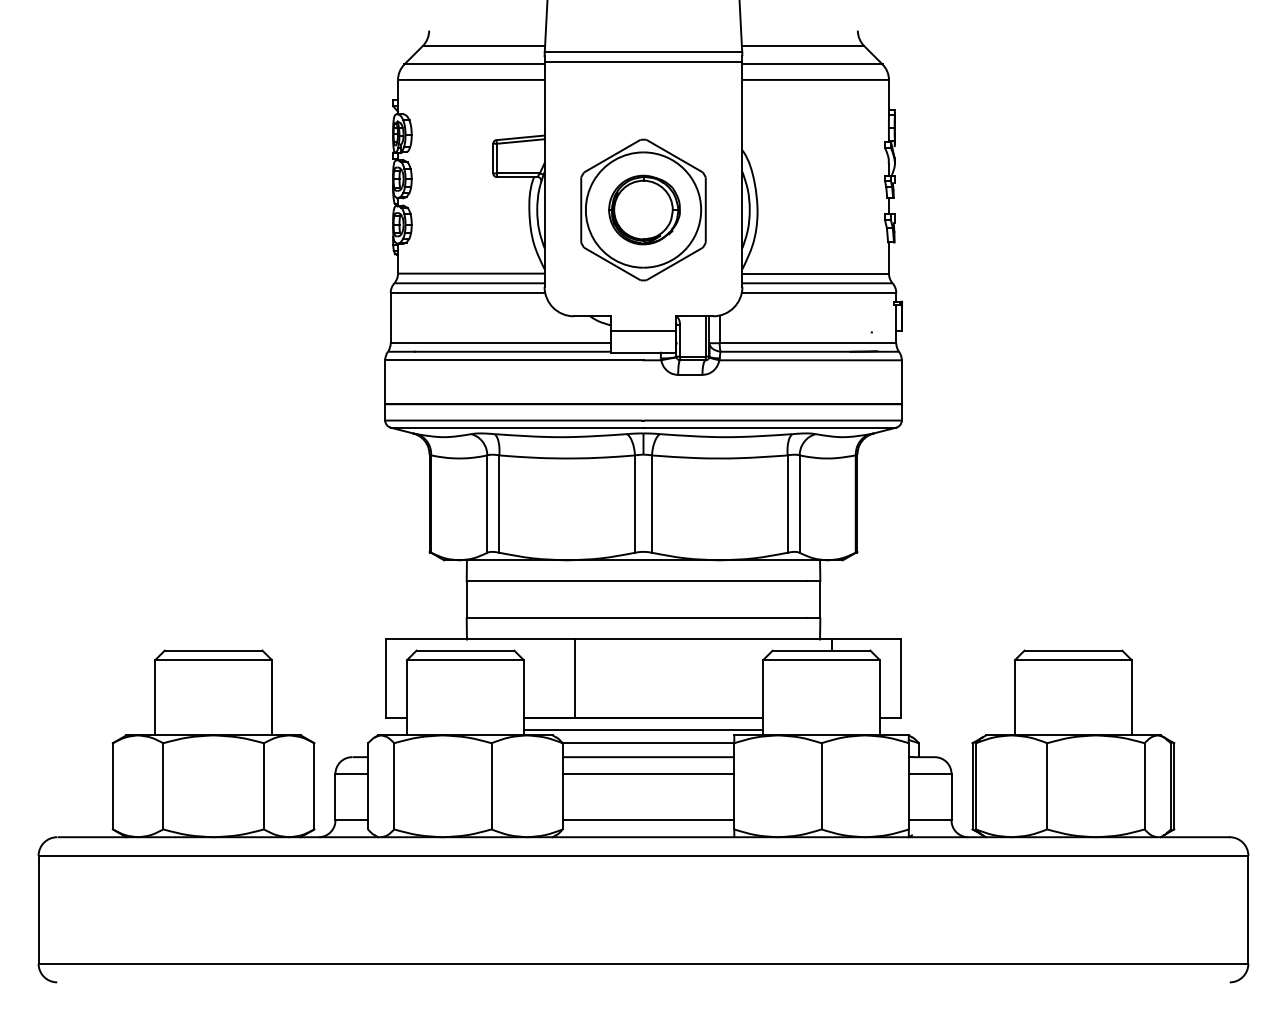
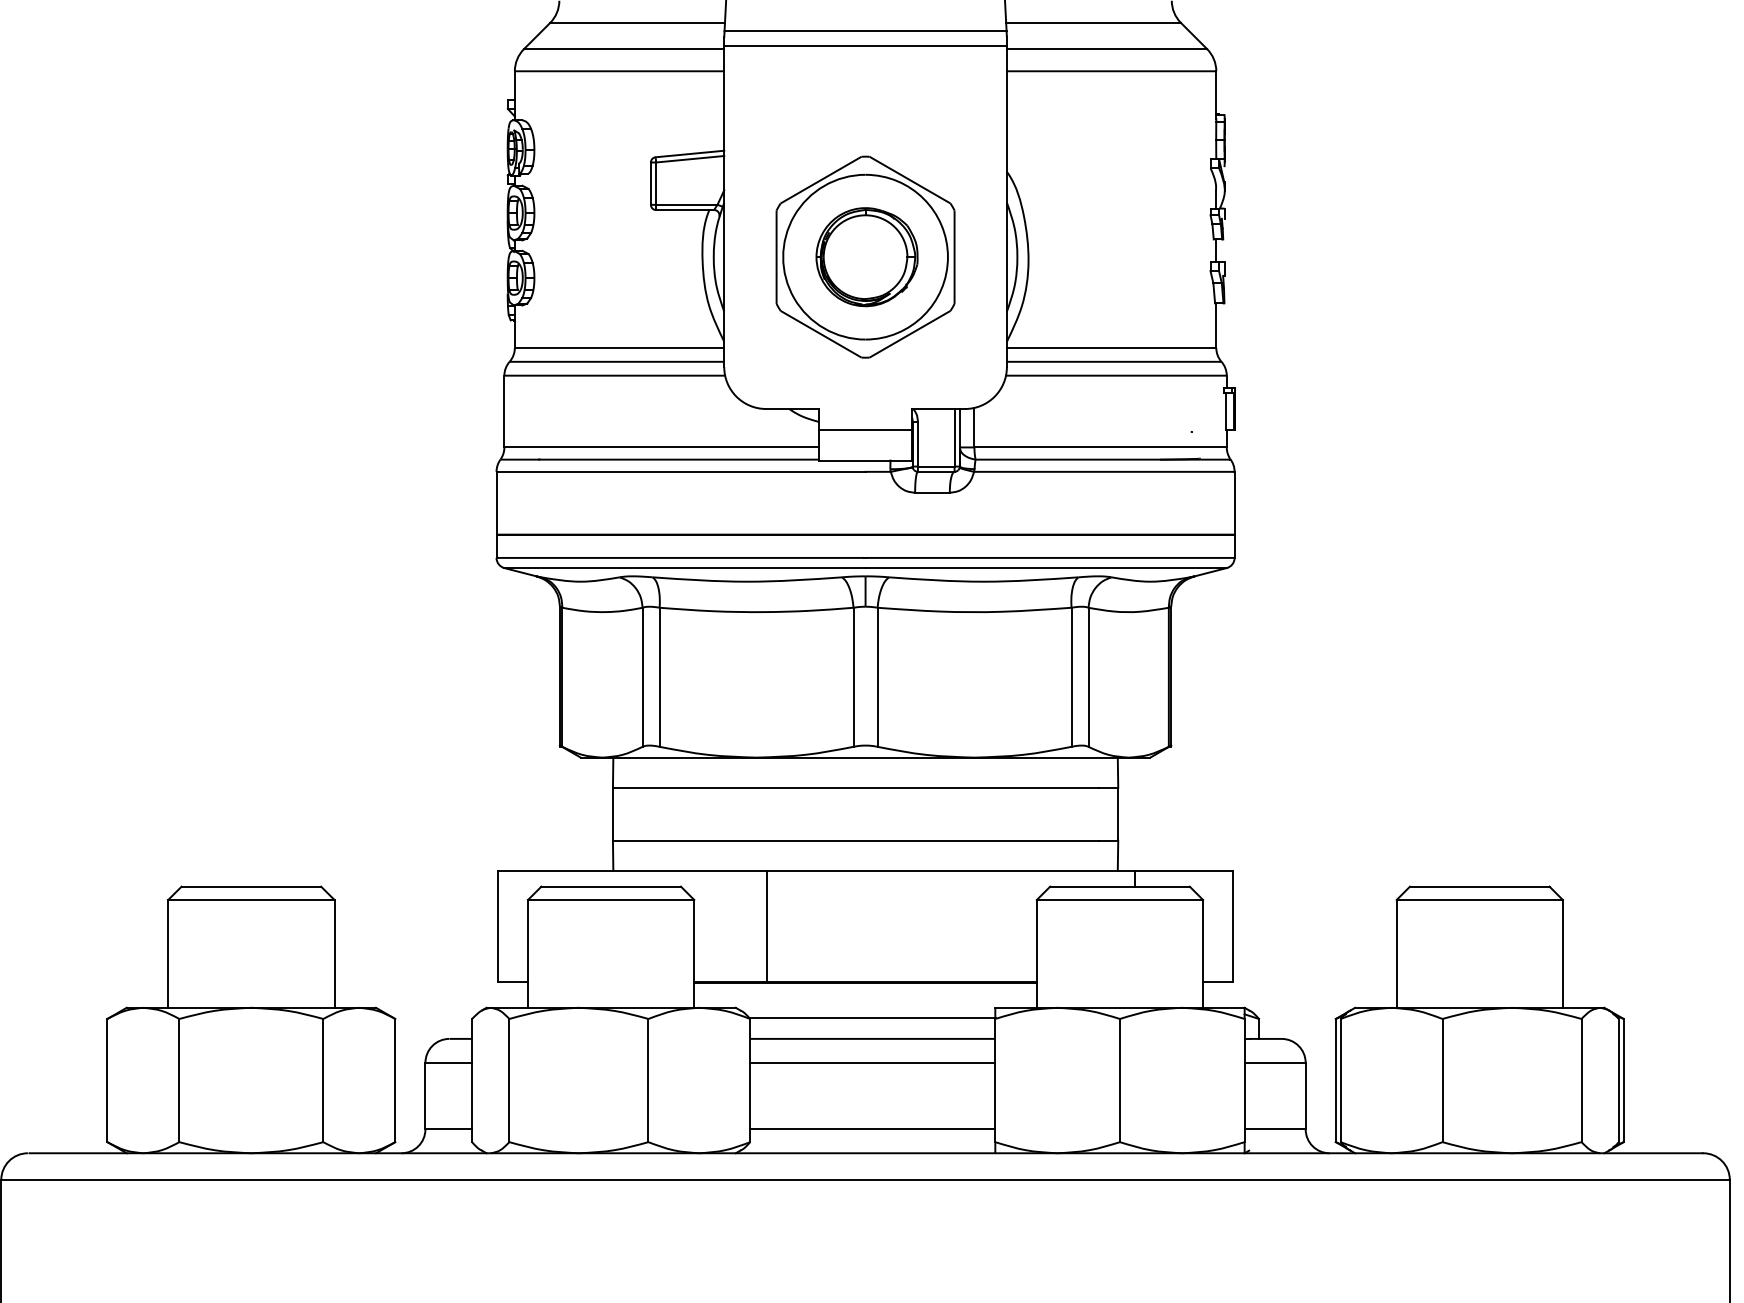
line: (643, 730) -> (865, 1000), removed

